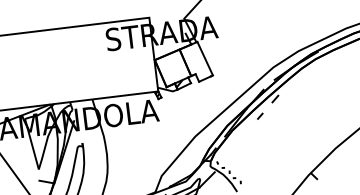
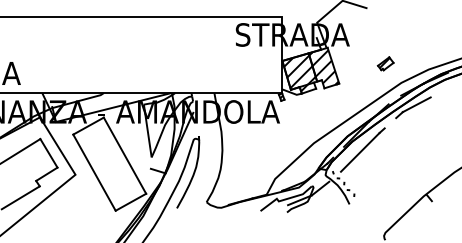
part: (255, 50) -> (385, 63), added
hatch: (184, 64) -> (311, 69), added
line: (290, 86) -> (416, 104), added
line: (240, 140) -> (359, 152), added

